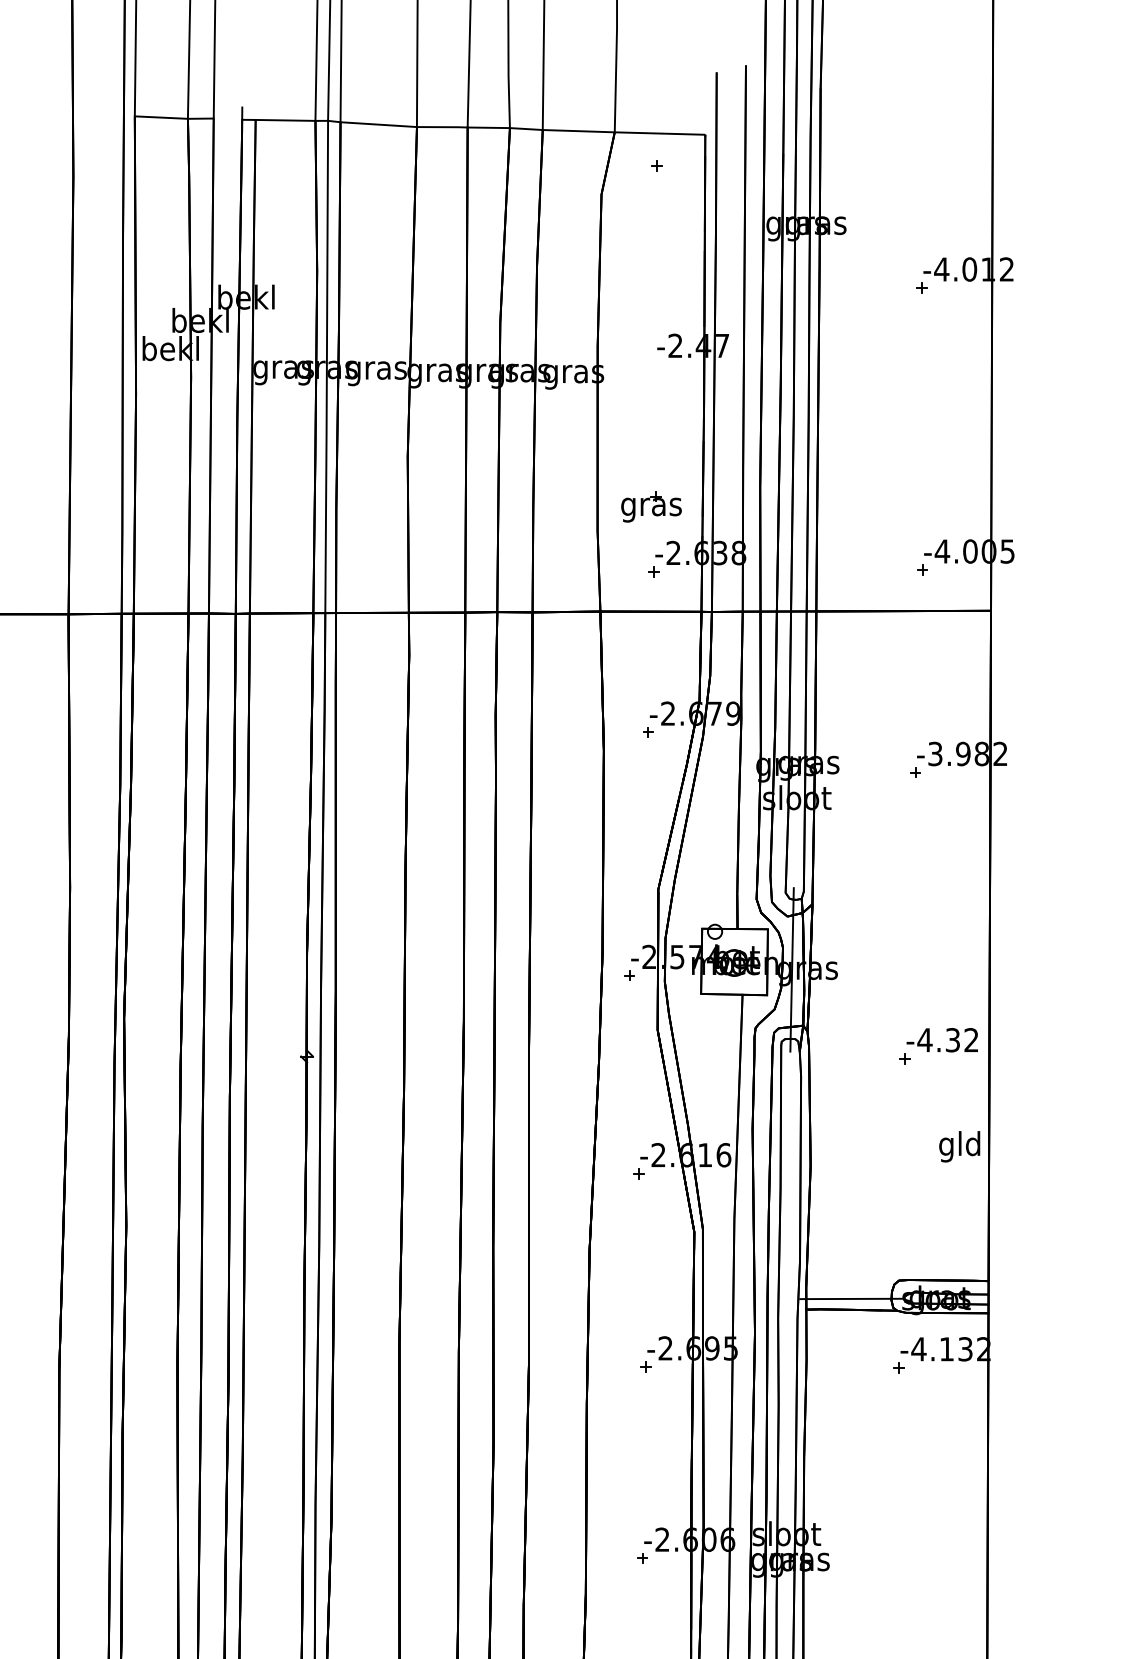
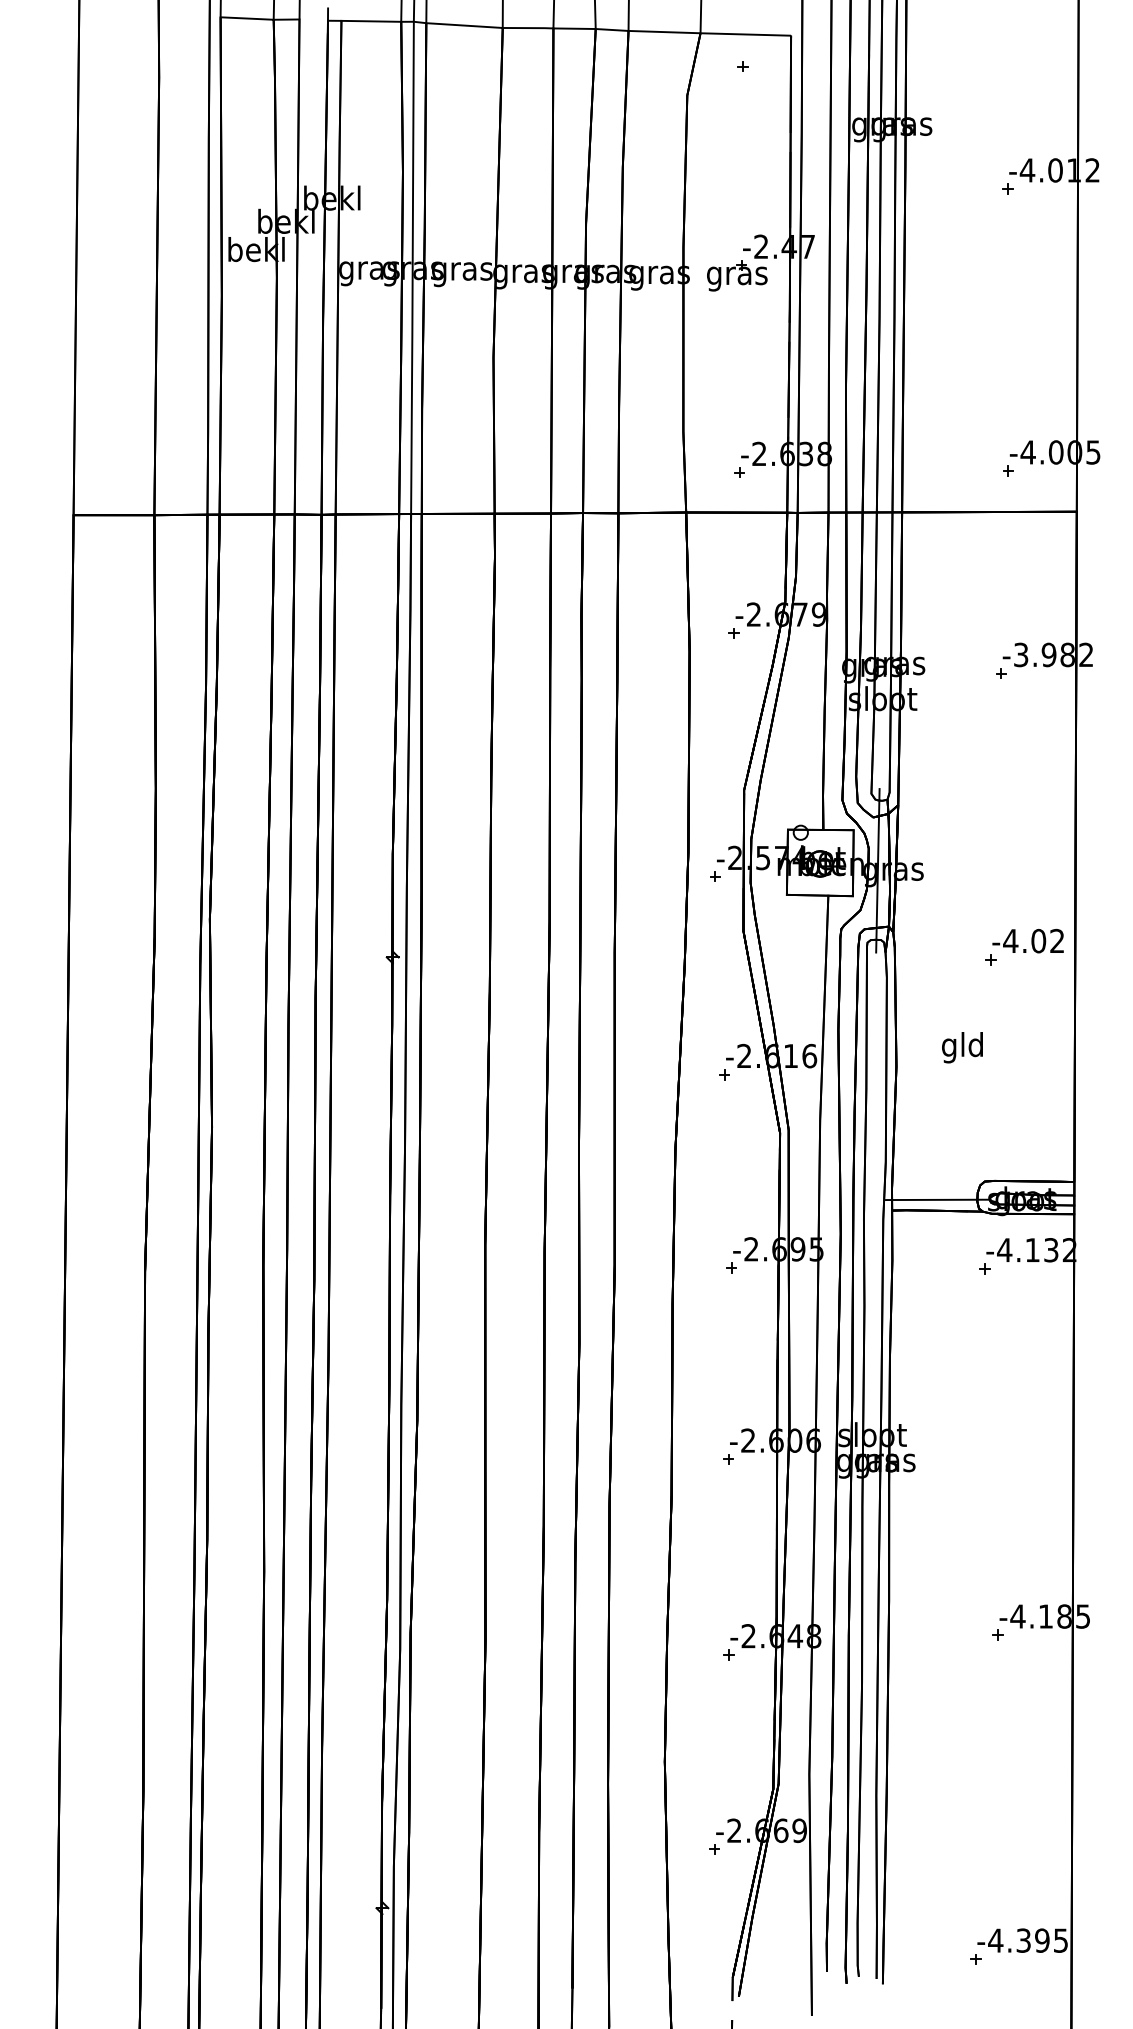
part: (651, 506) -> (737, 275), moved
text: (952, 1039) -> (1038, 940), -4.32 -> -4.02
text: (959, 1146) -> (962, 1047), moved

